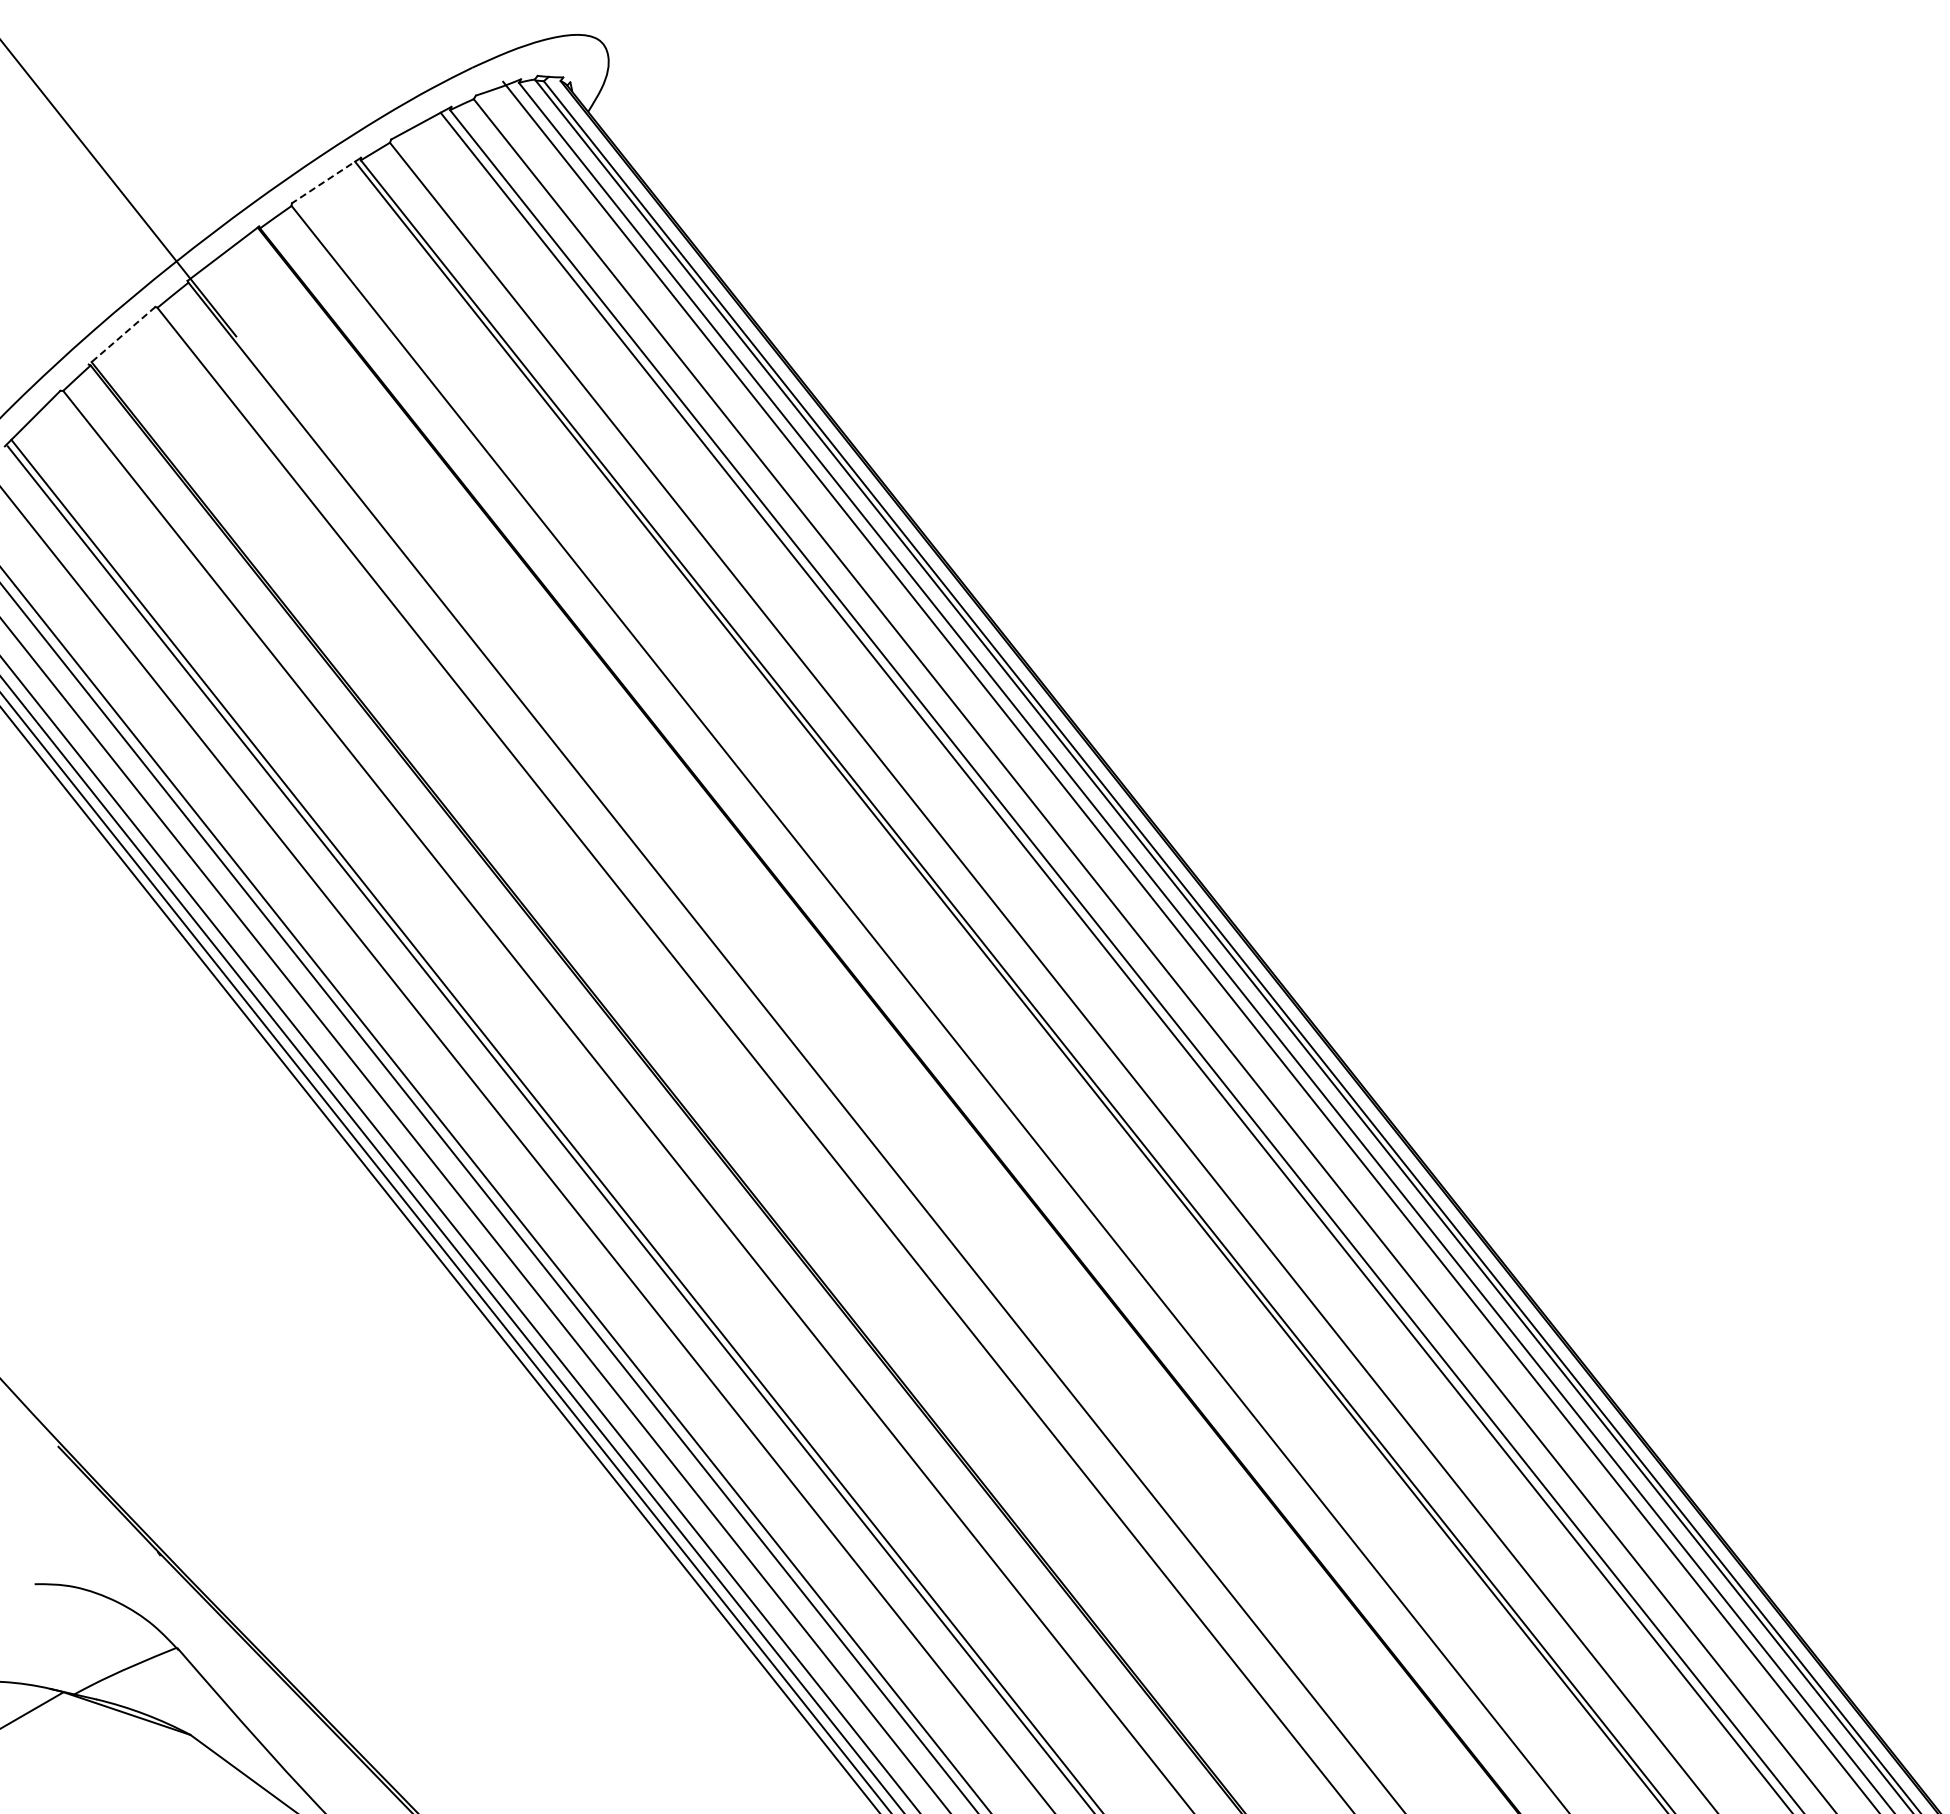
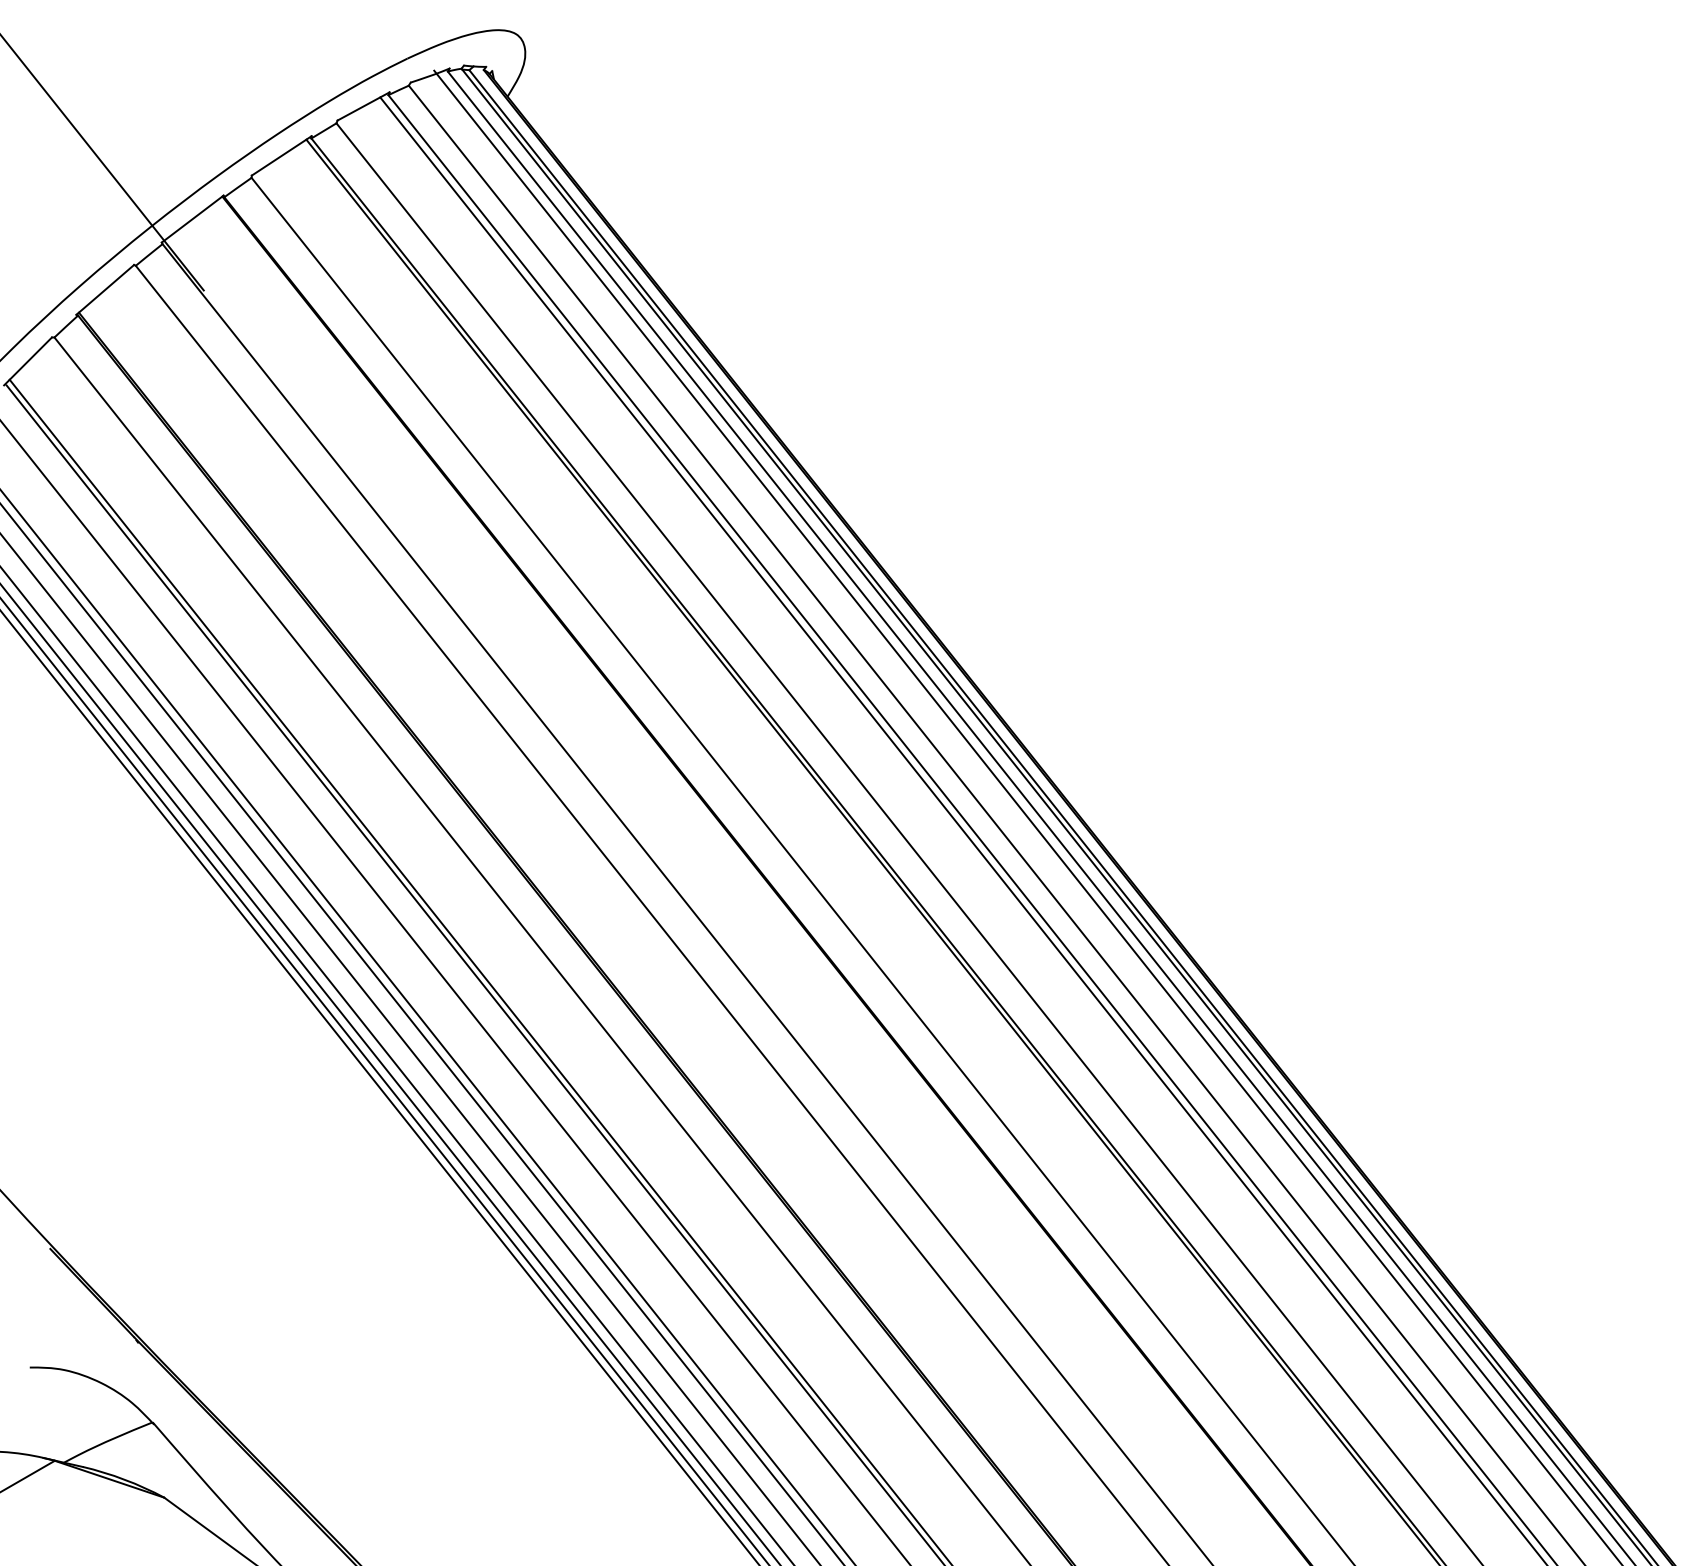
line: (326, 180) -> (281, 155), dashed -> solid
line: (121, 336) -> (104, 290), dashed -> solid

